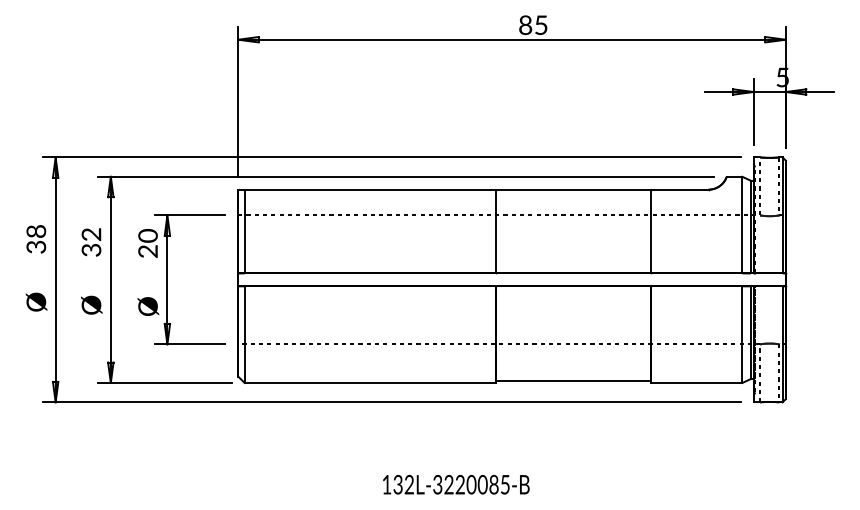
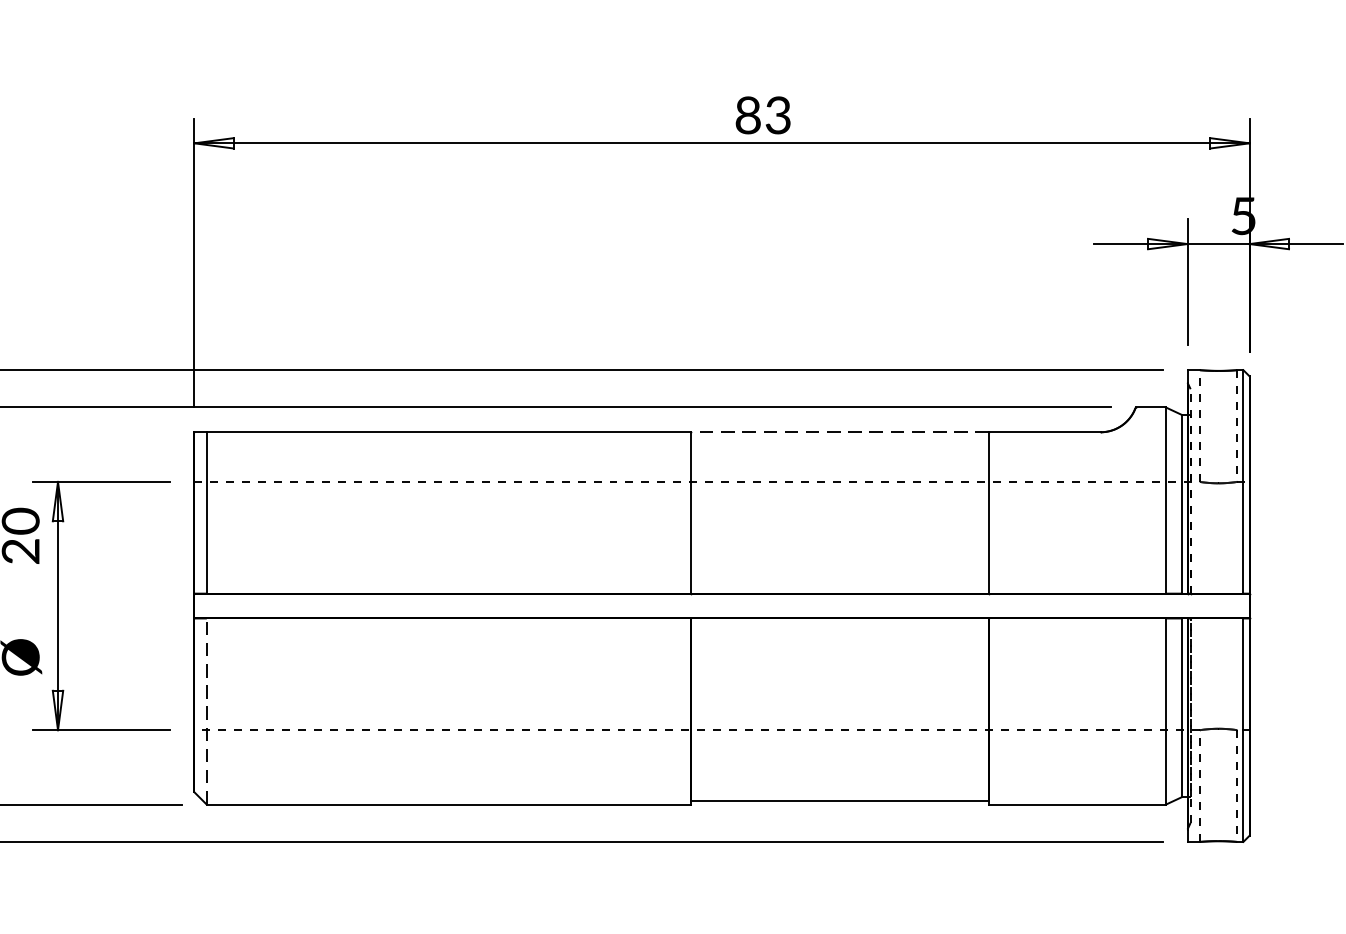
text: (540, 24) -> (776, 113), 85 -> 83
line: (572, 189) -> (838, 431), solid -> dashed
line: (244, 334) -> (206, 711), solid -> dashed

